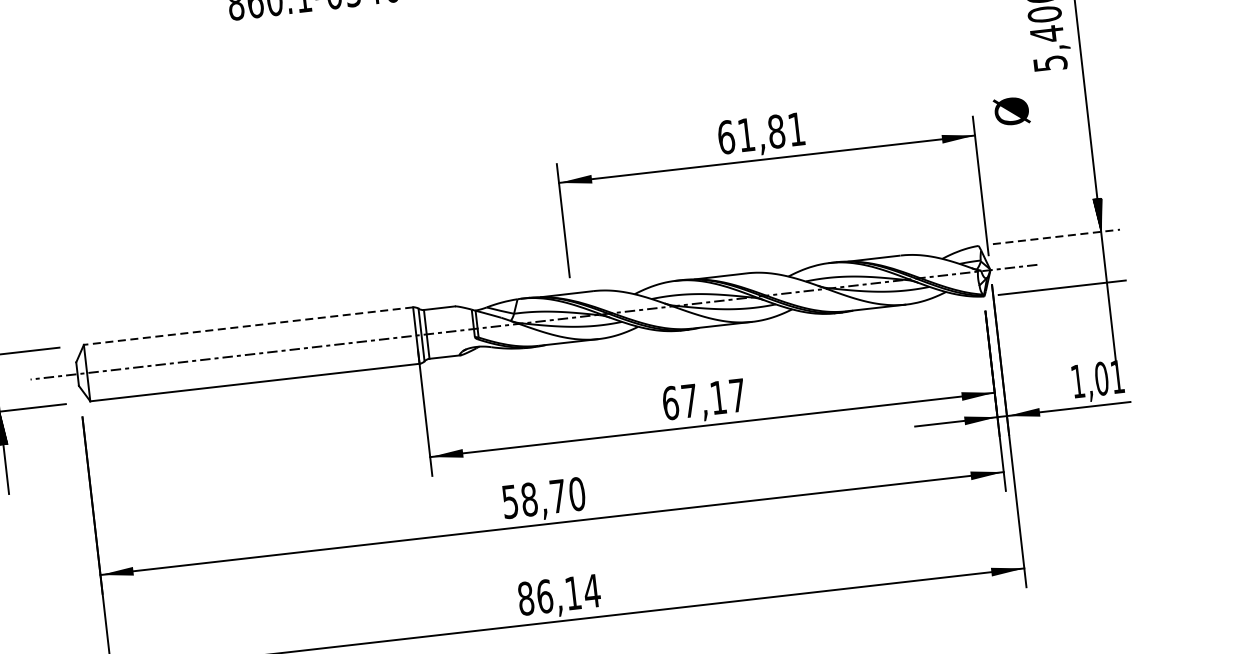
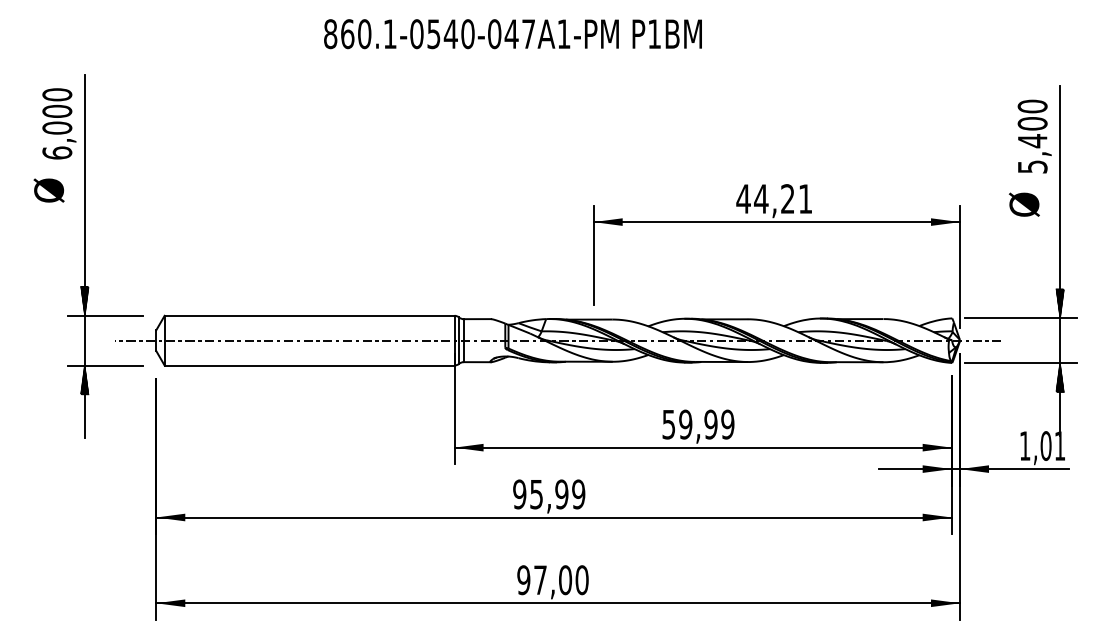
text: (1011, 111) -> (1024, 204), moved
text: (751, 133) -> (765, 198), 61,81 -> 44,21
line: (1056, 237) -> (1020, 318), dashed -> solid
hatch: (1108, 299) -> (1059, 377), added
line: (248, 325) -> (309, 315), dashed -> solid
text: (704, 399) -> (698, 424), 67,17 -> 59,99
text: (544, 498) -> (549, 494), 58,70 -> 95,99
text: (558, 595) -> (552, 580), 86,14 -> 97,00

